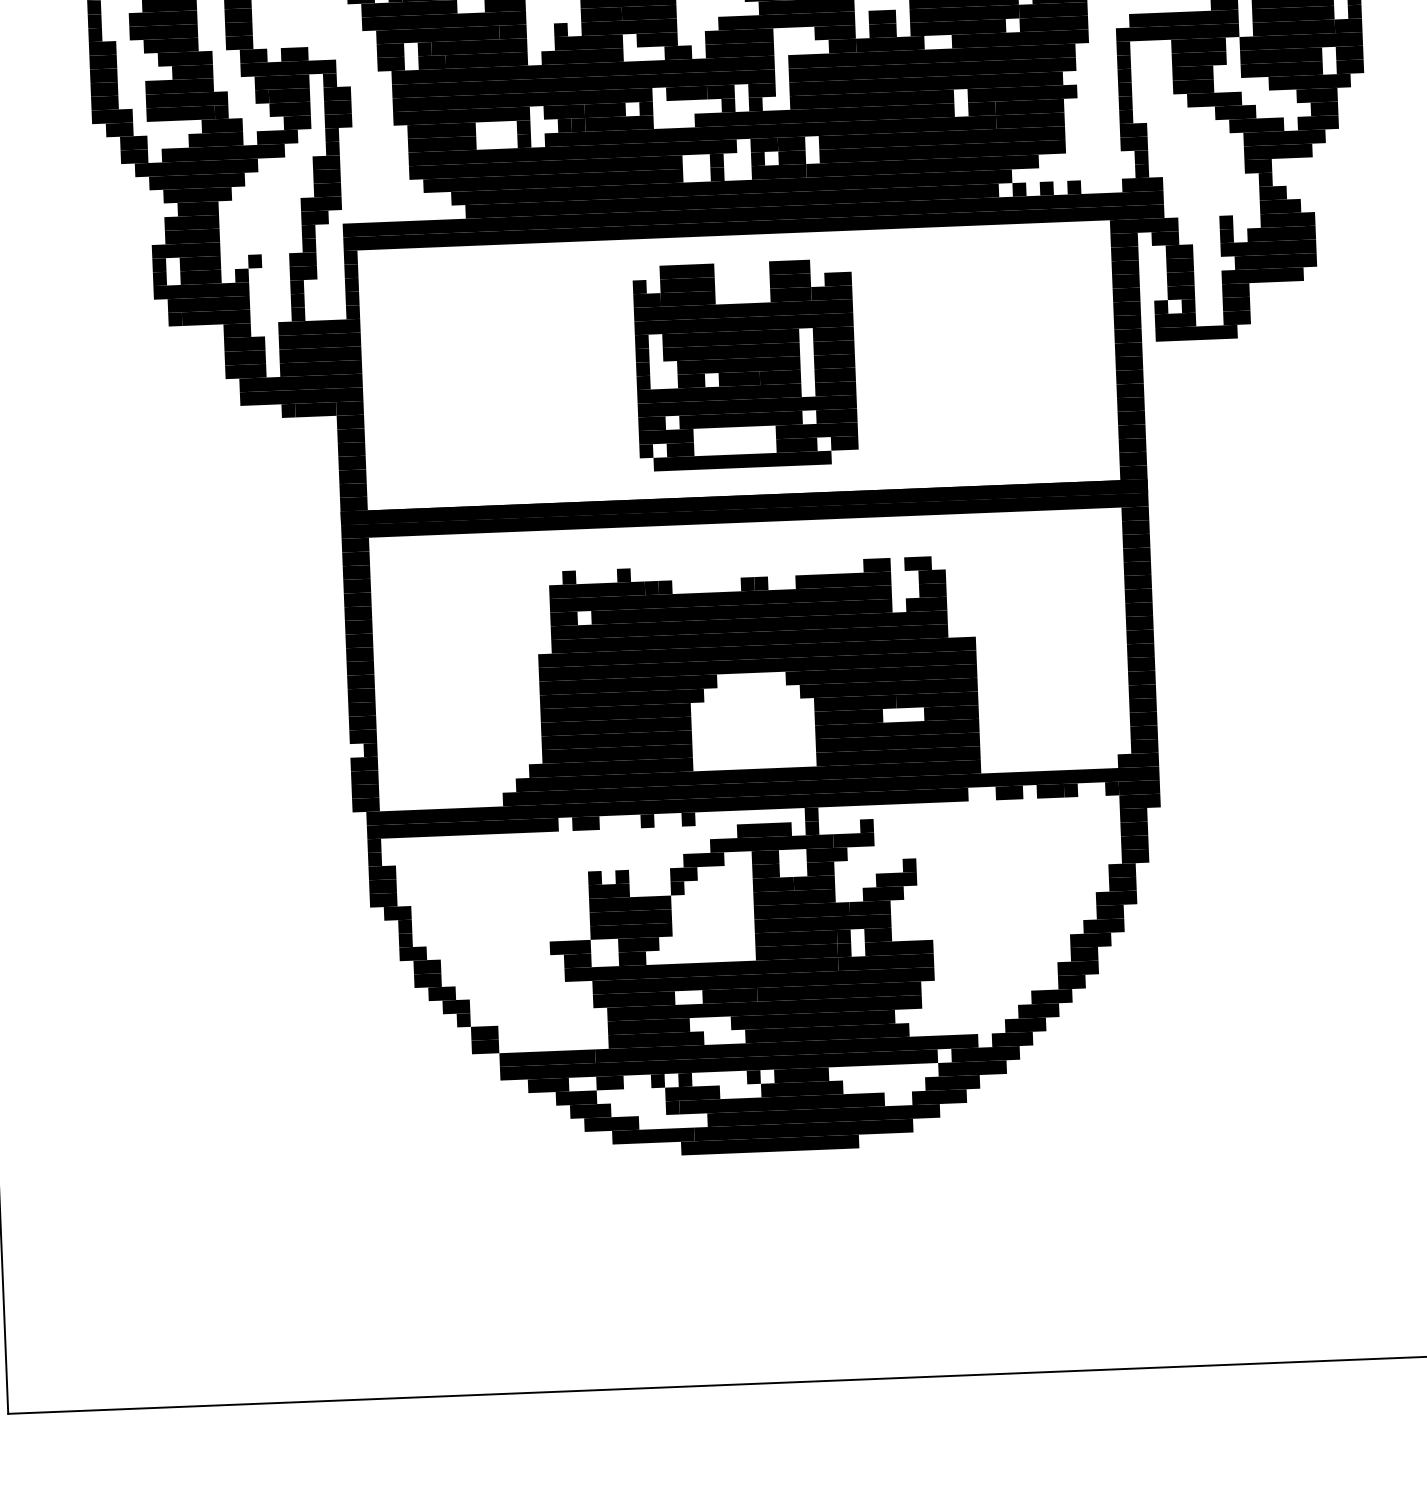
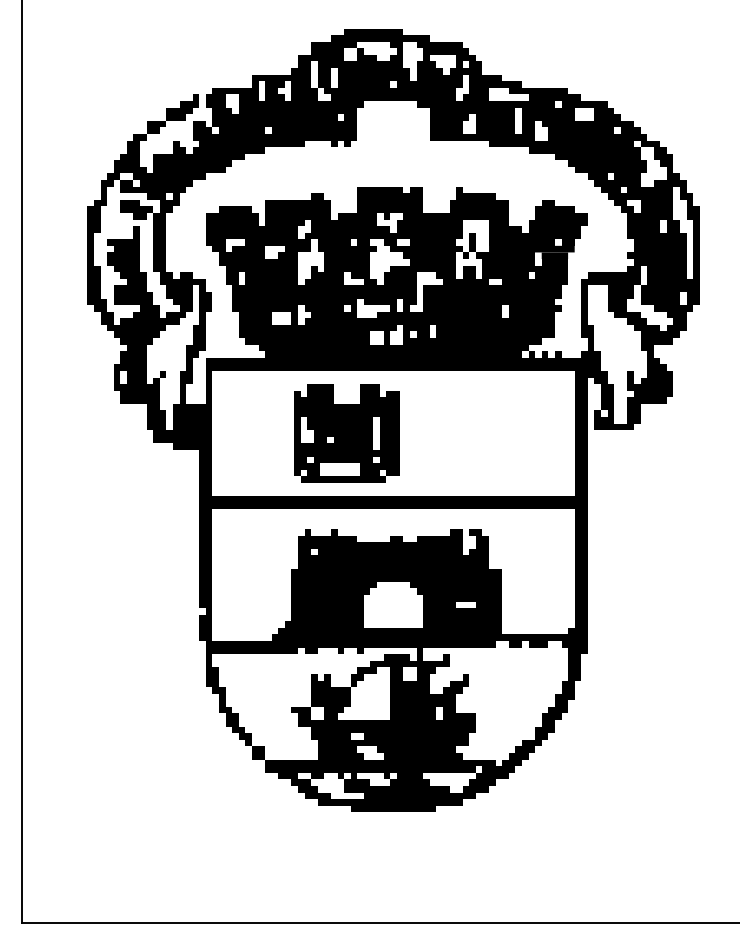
part: (744, 364) -> (346, 433), moved

